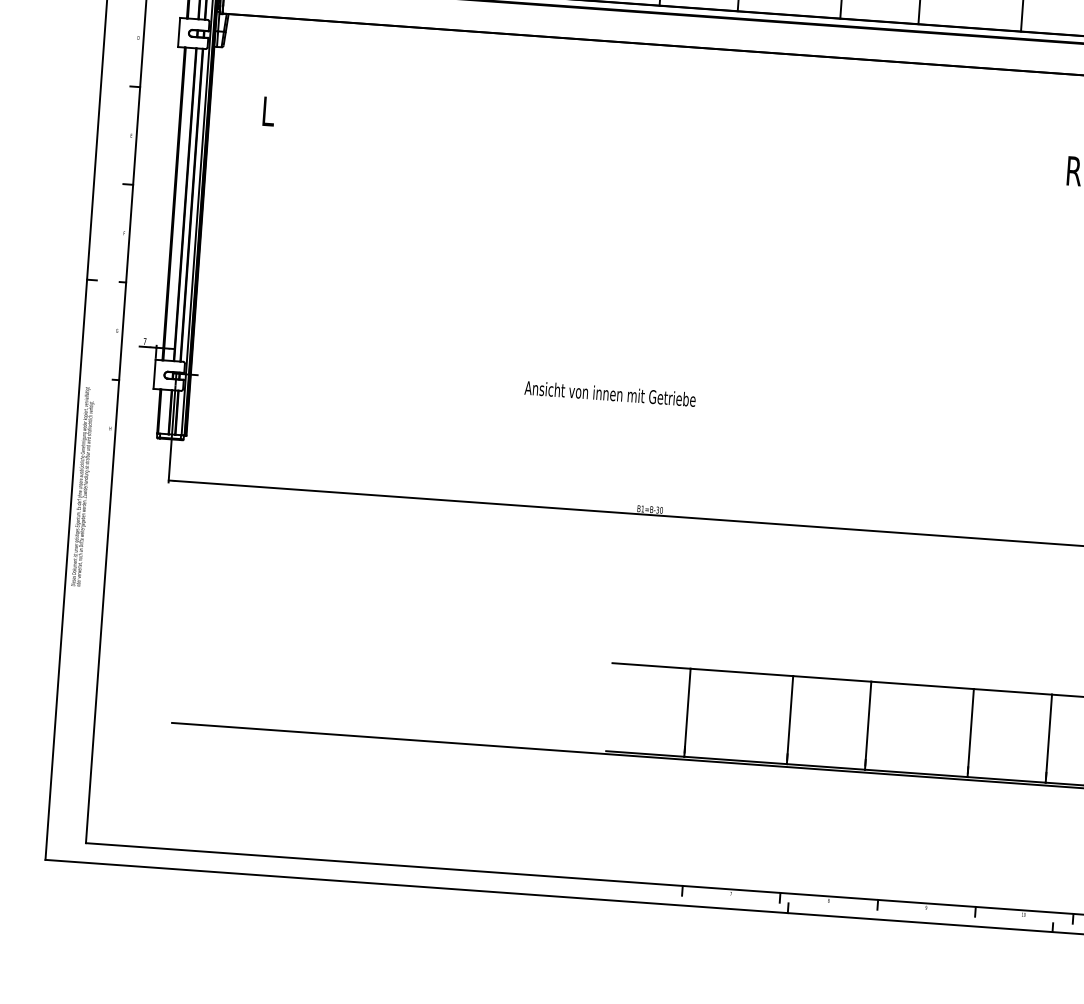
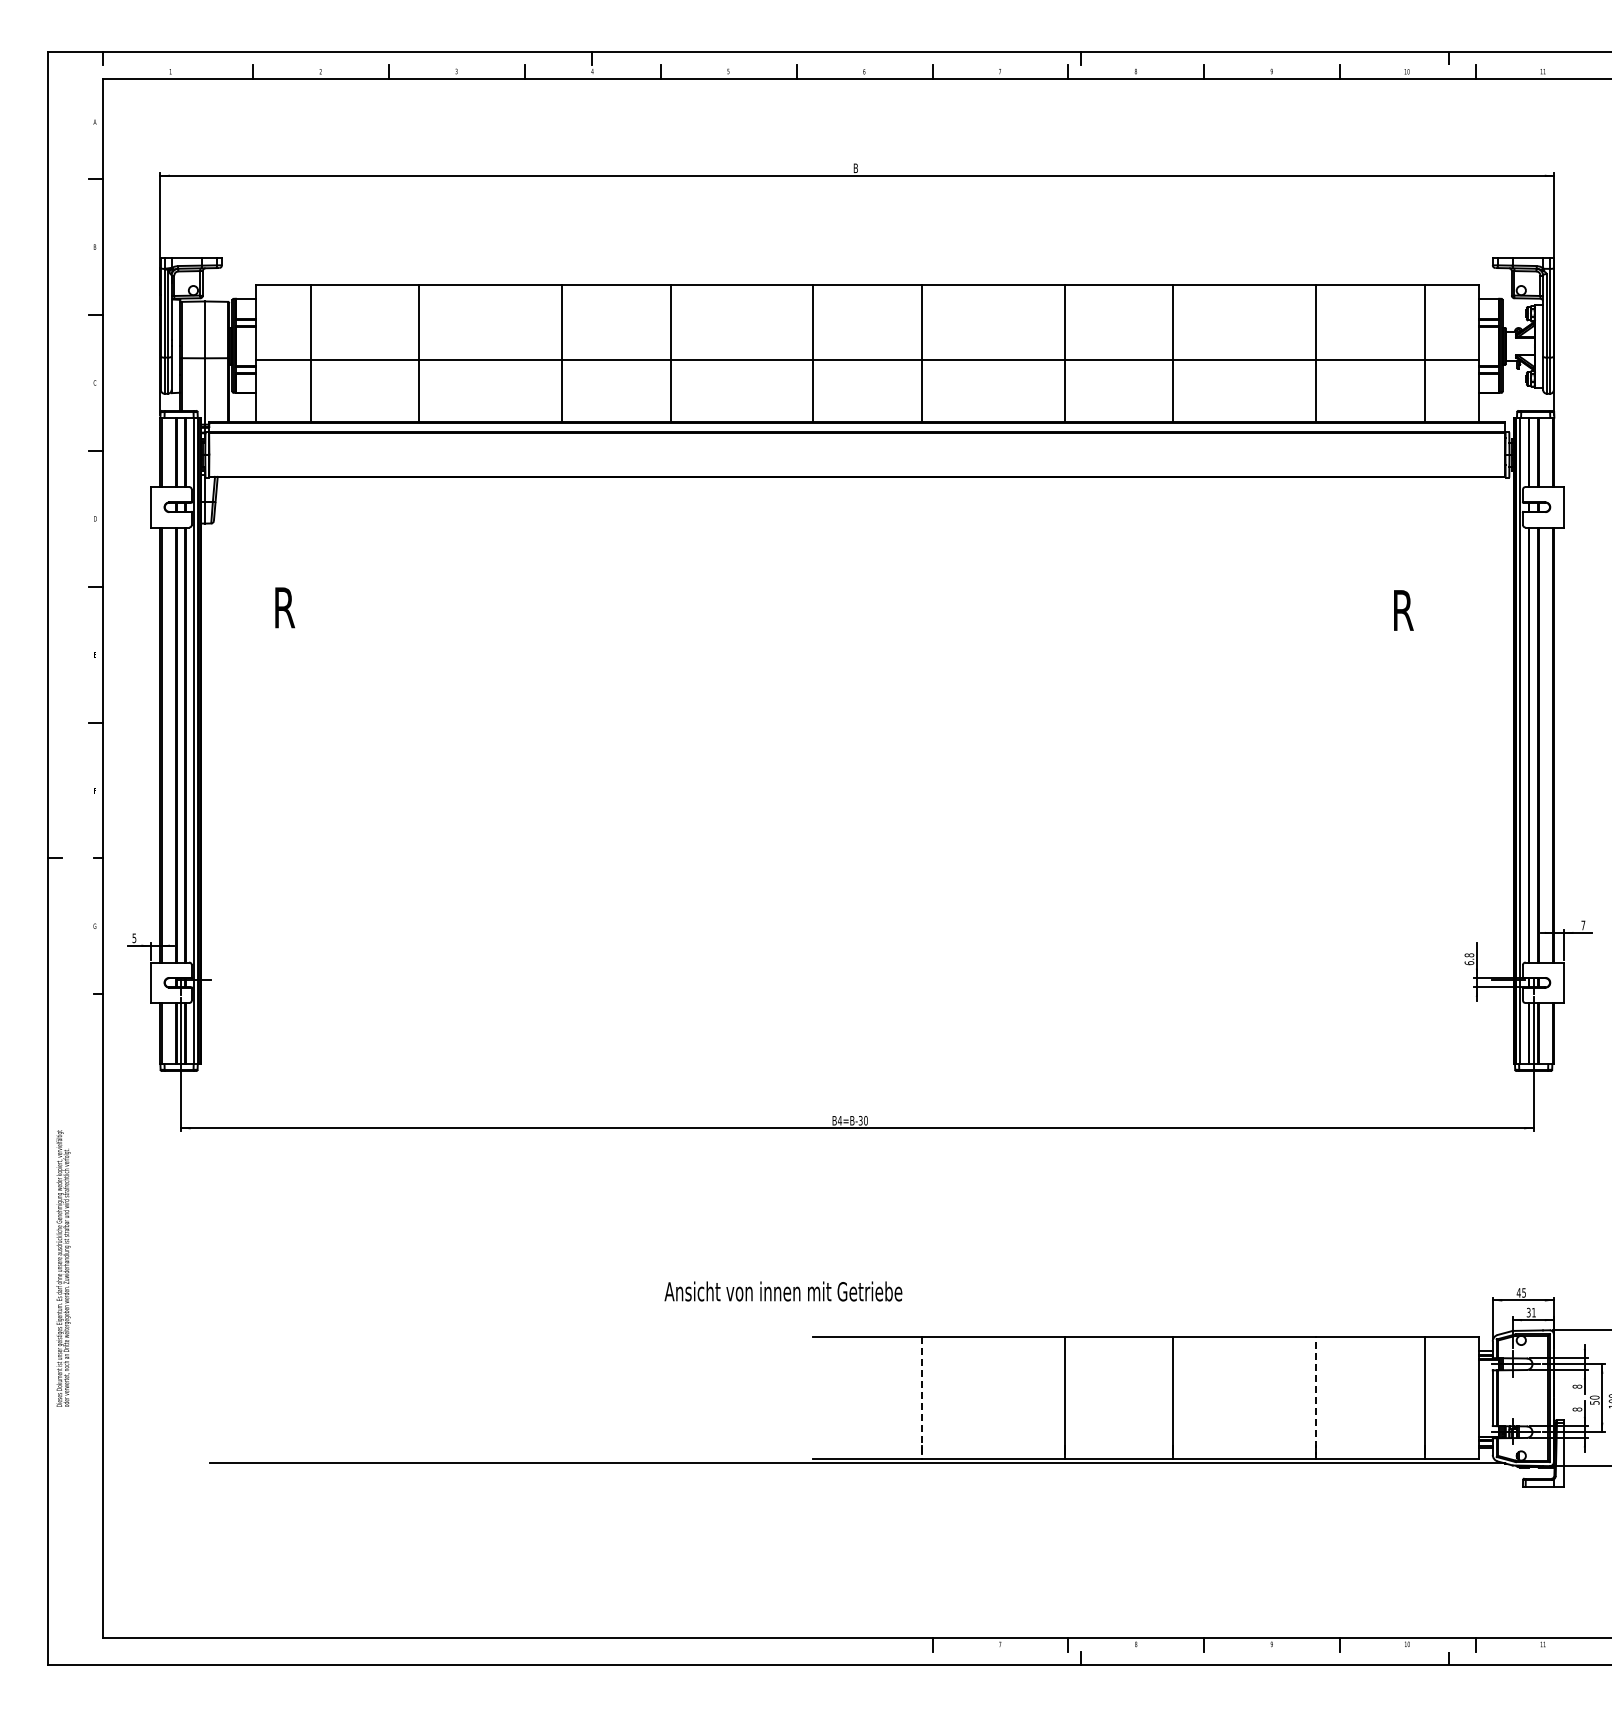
text: (270, 111) -> (285, 607), L -> R
text: (145, 341) -> (134, 938), 7 -> 5
text: (610, 393) -> (783, 1291), moved
text: (83, 486) -> (63, 1268), moved
text: (642, 508) -> (839, 1120), B1=B-30 -> B4=B-30
line: (687, 712) -> (921, 1398), solid -> dashed
line: (970, 732) -> (1315, 1397), solid -> dashed

